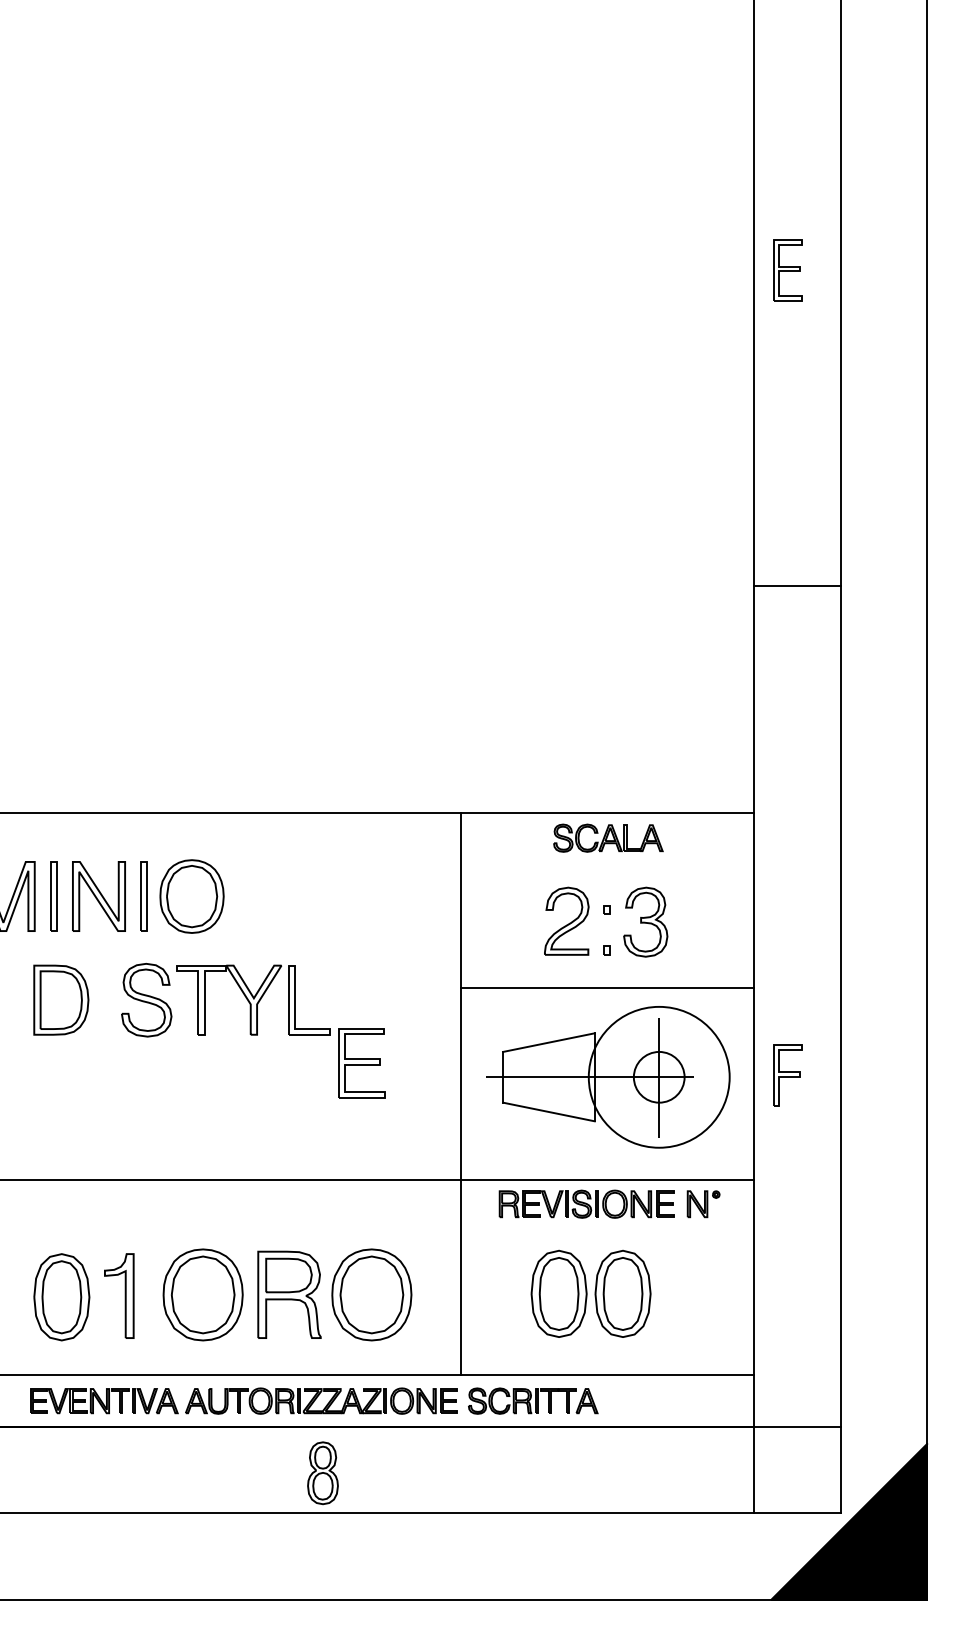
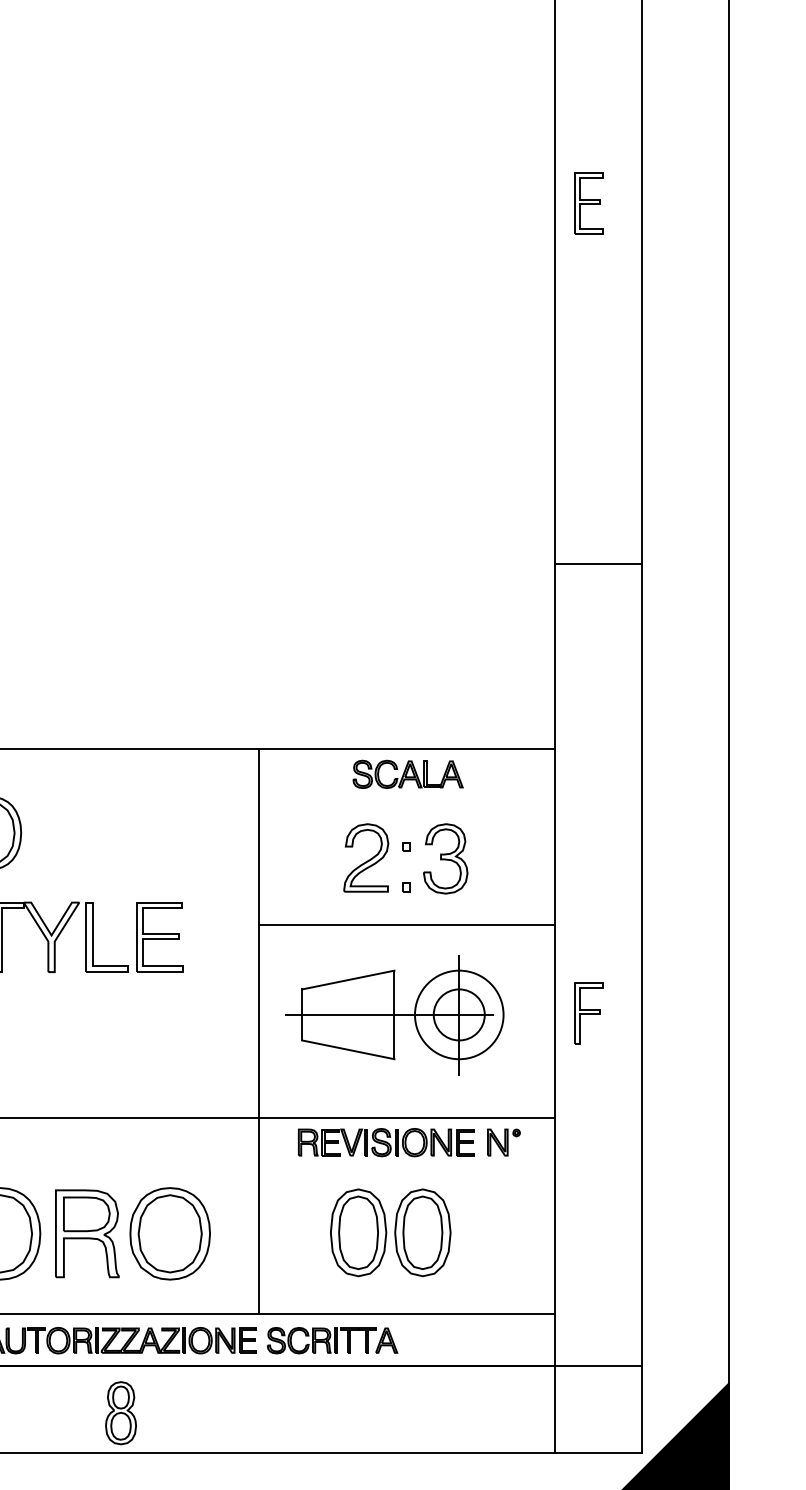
line: (797, 586) -> (598, 564), moved
part: (361, 1063) -> (159, 937), moved
circle: (659, 1077) -> (459, 1015), size x0.62

